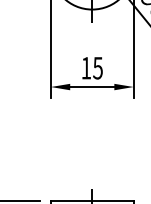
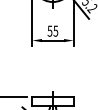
text: (85, 66) -> (49, 30), 15 -> 55

